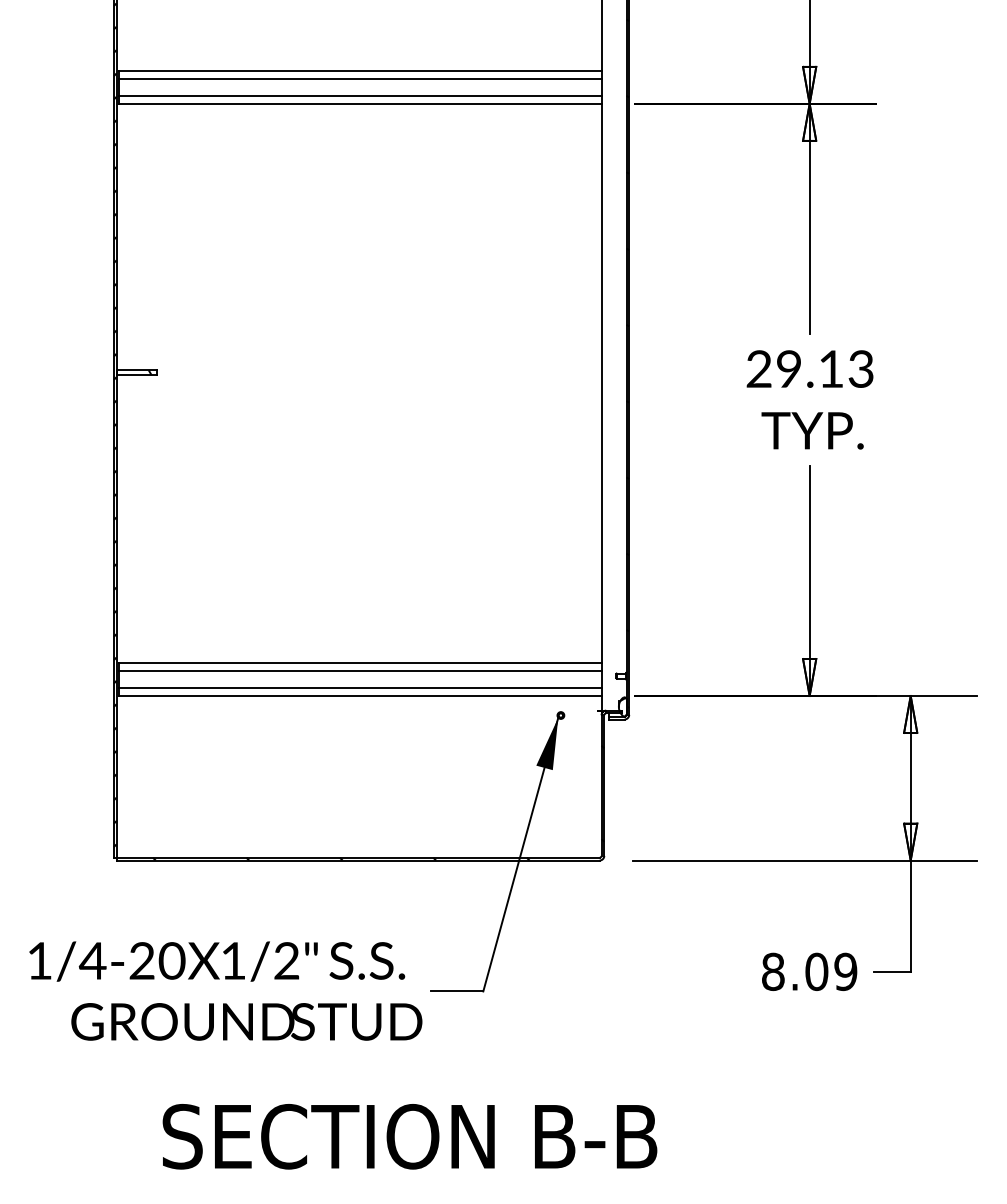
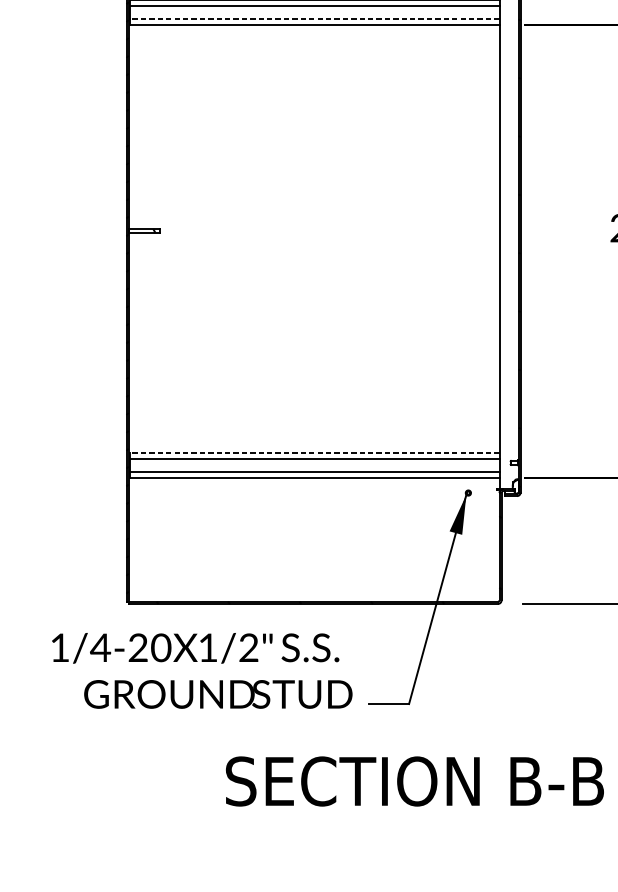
line: (359, 96) -> (314, 19), solid -> dashed
line: (359, 662) -> (314, 452), solid -> dashed
text: (225, 990) -> (202, 670), moved
text: (409, 1136) -> (414, 781), moved

